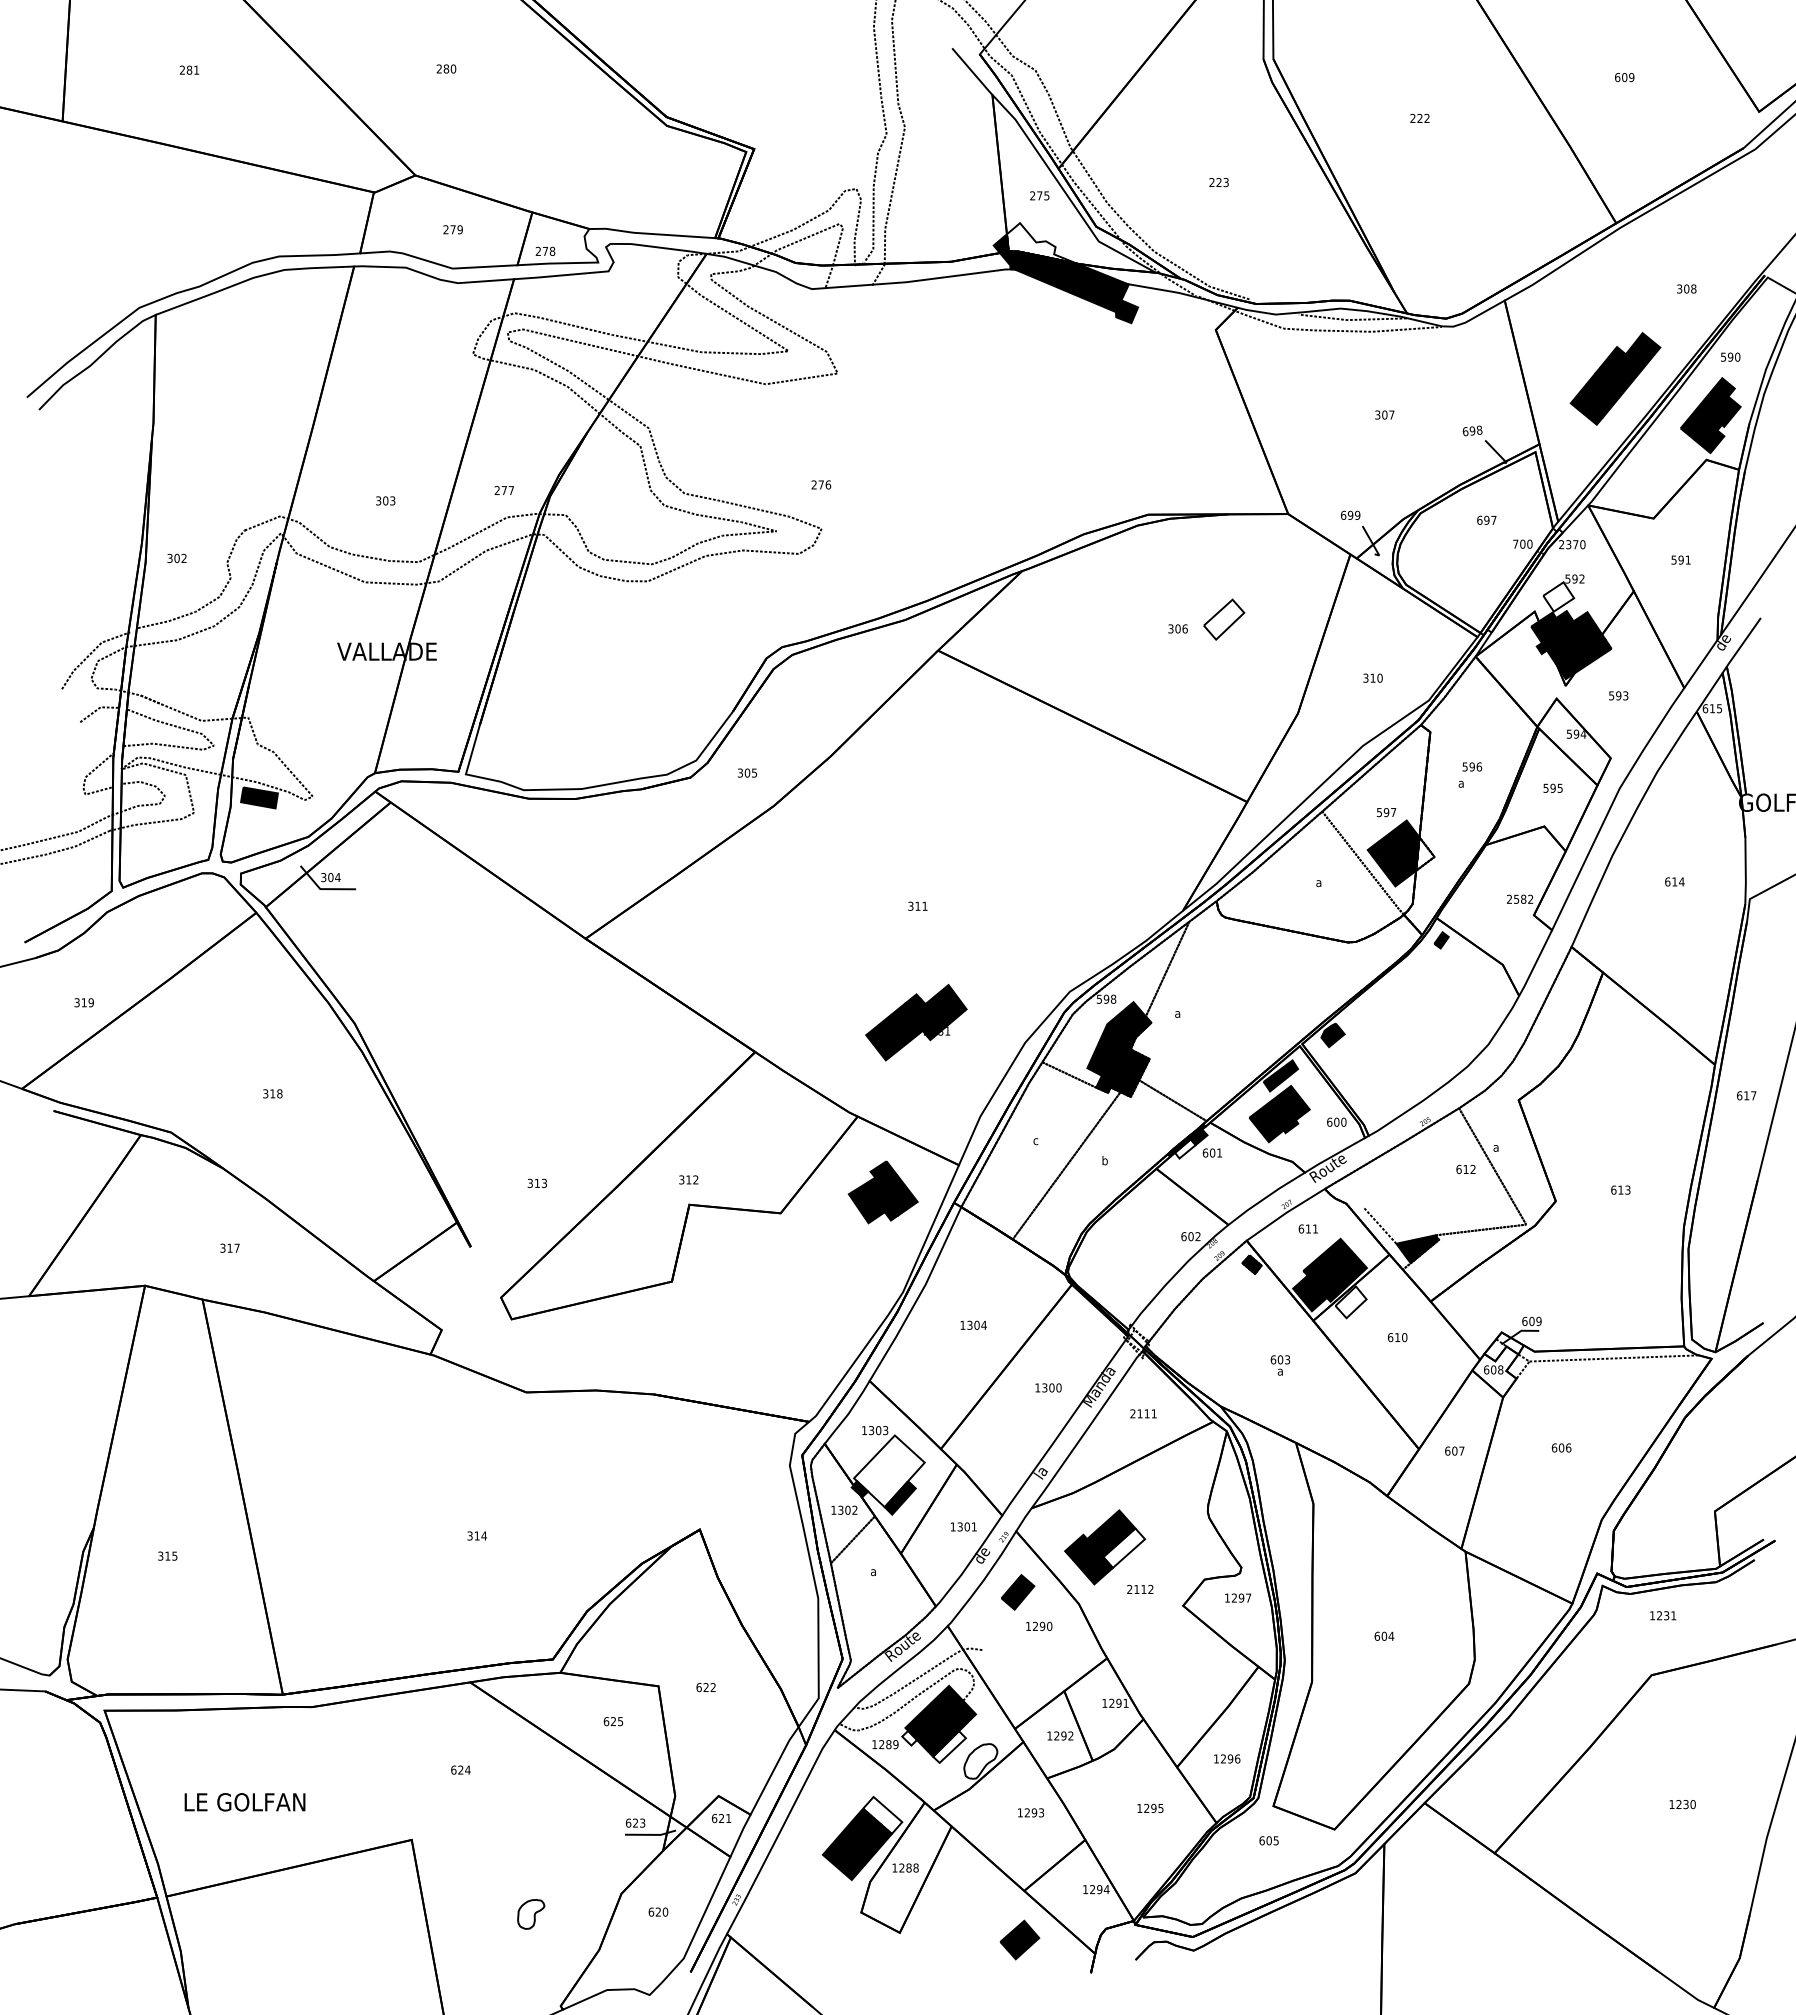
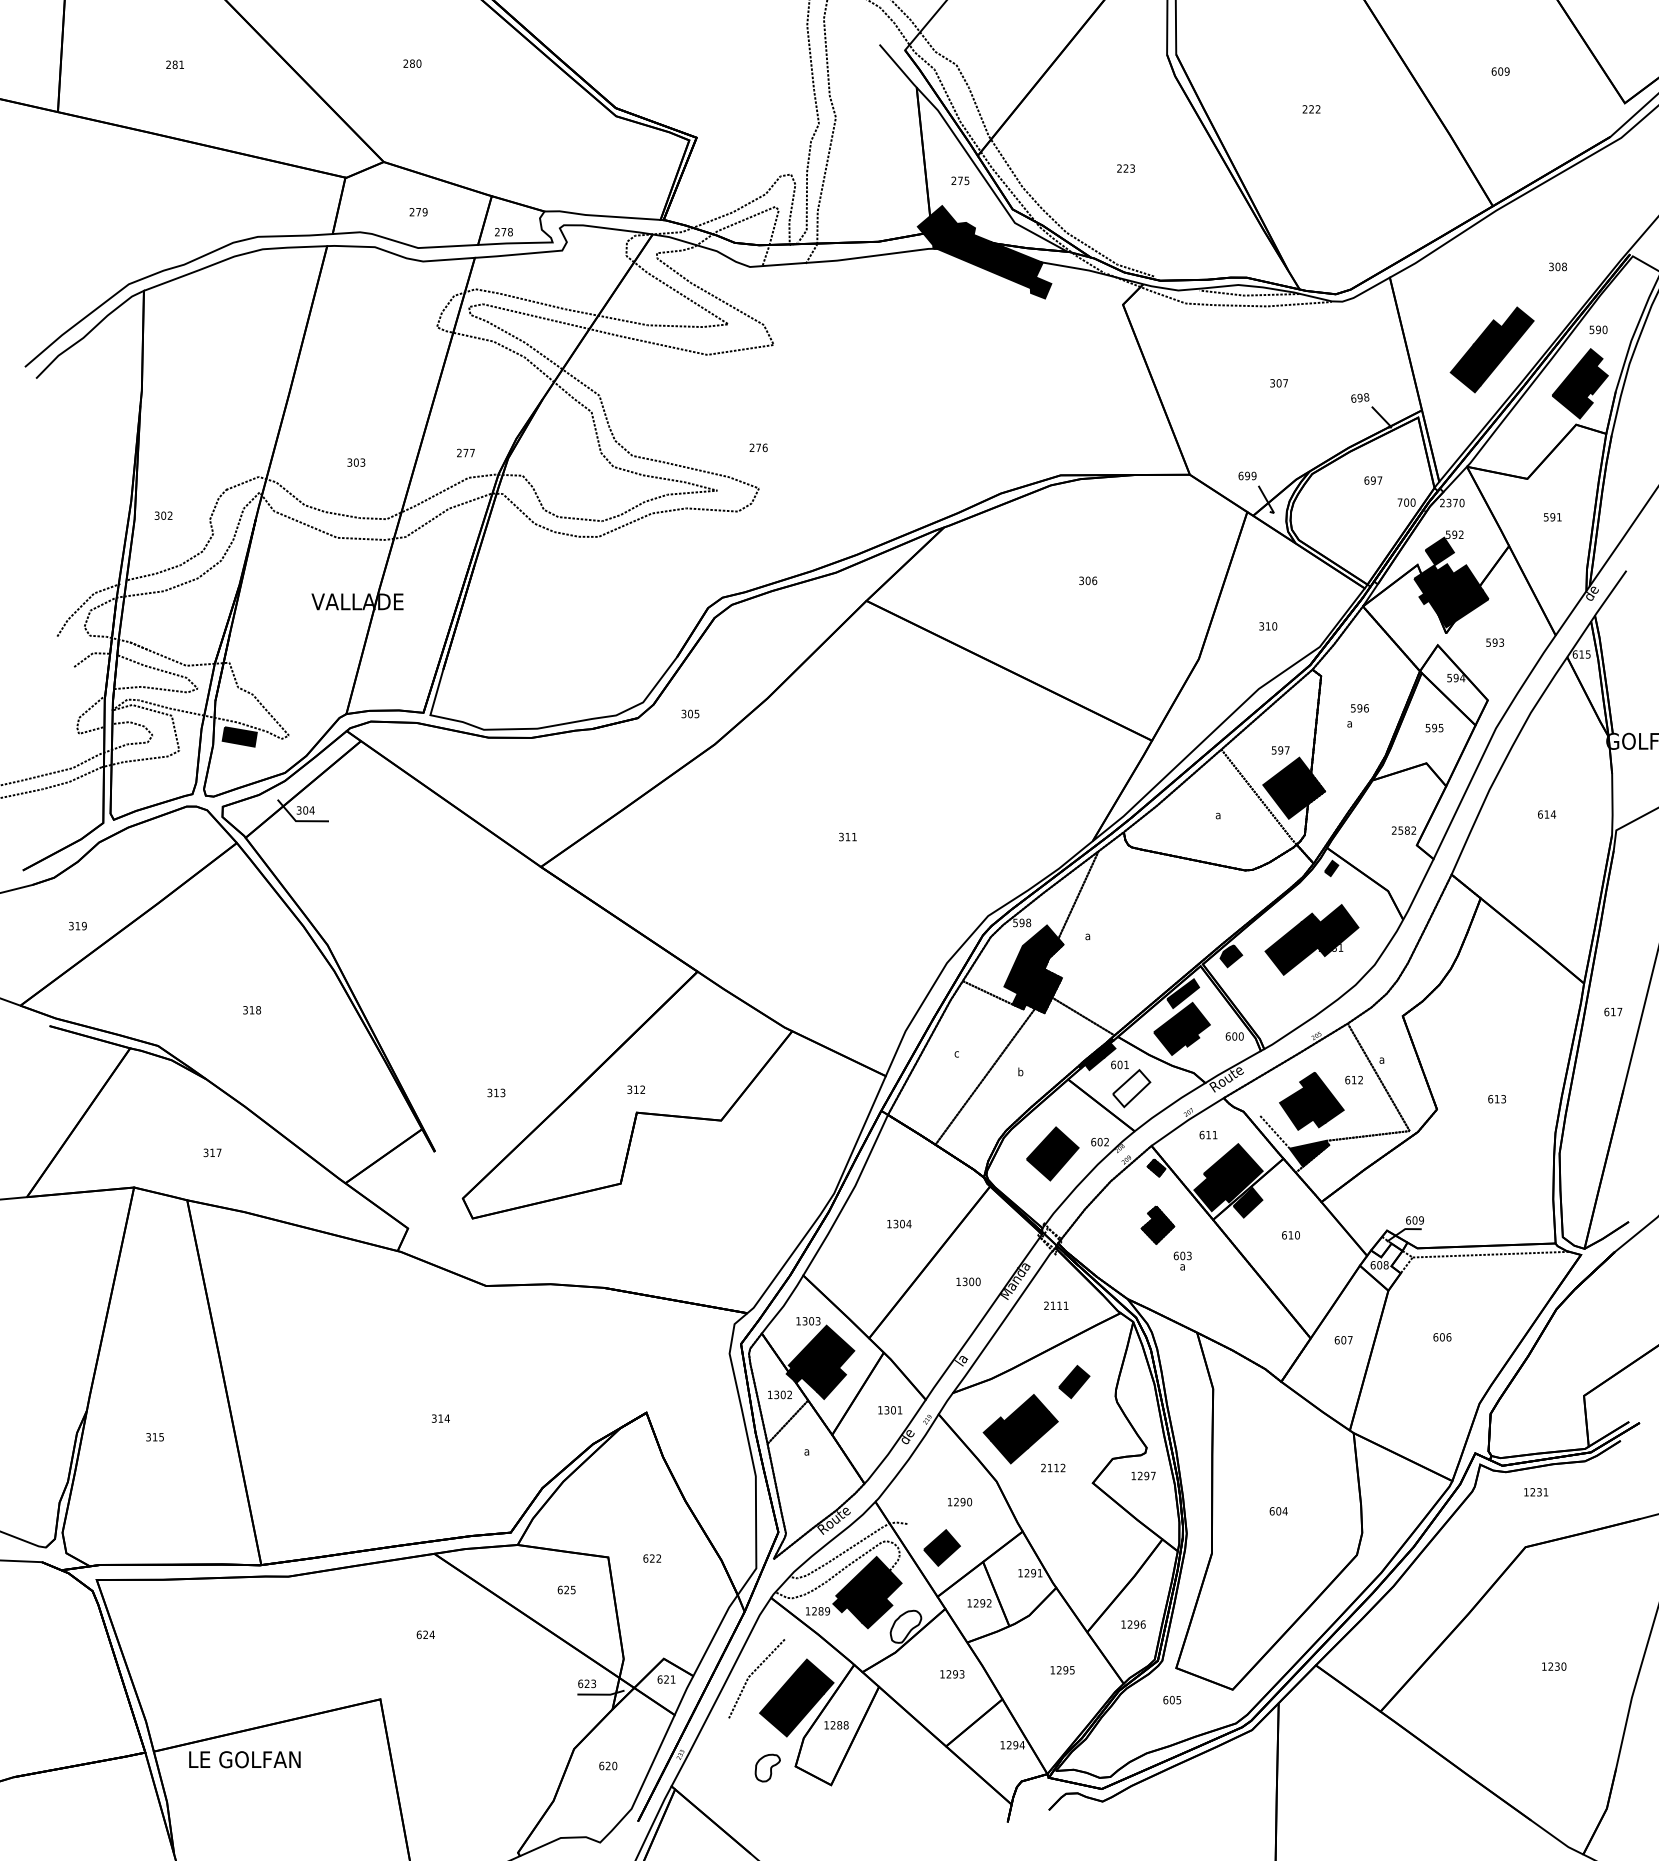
fill: (1041, 243) -> (962, 224), added
fill: (1558, 596) -> (1439, 550), added
part: (1224, 619) -> (1131, 1088), moved
fill: (1425, 853) -> (1316, 788), added
part: (916, 1022) -> (1312, 939), moved
fill: (1184, 1148) -> (1094, 1060), added
part: (882, 1192) -> (1311, 1101), moved
part: (1139, 1249) -> (1052, 1154), added
fill: (1350, 1302) -> (1247, 1202), added
part: (1253, 1326) -> (1157, 1225), added
fill: (889, 1471) -> (821, 1359), added
fill: (1124, 1547) -> (1038, 1429), added
part: (1018, 1592) -> (1074, 1382), moved
fill: (909, 1737) -> (840, 1604), added
fill: (949, 1746) -> (877, 1613), added
text: (244, 1802) -> (244, 1759), moved
line: (815, 1812) -> (753, 1673), added
fill: (882, 1814) -> (815, 1675), added
part: (531, 1914) -> (768, 1768), moved
part: (1019, 1939) -> (941, 1547), moved

